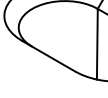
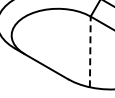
line: (97, 43) -> (90, 51), solid -> dashed

